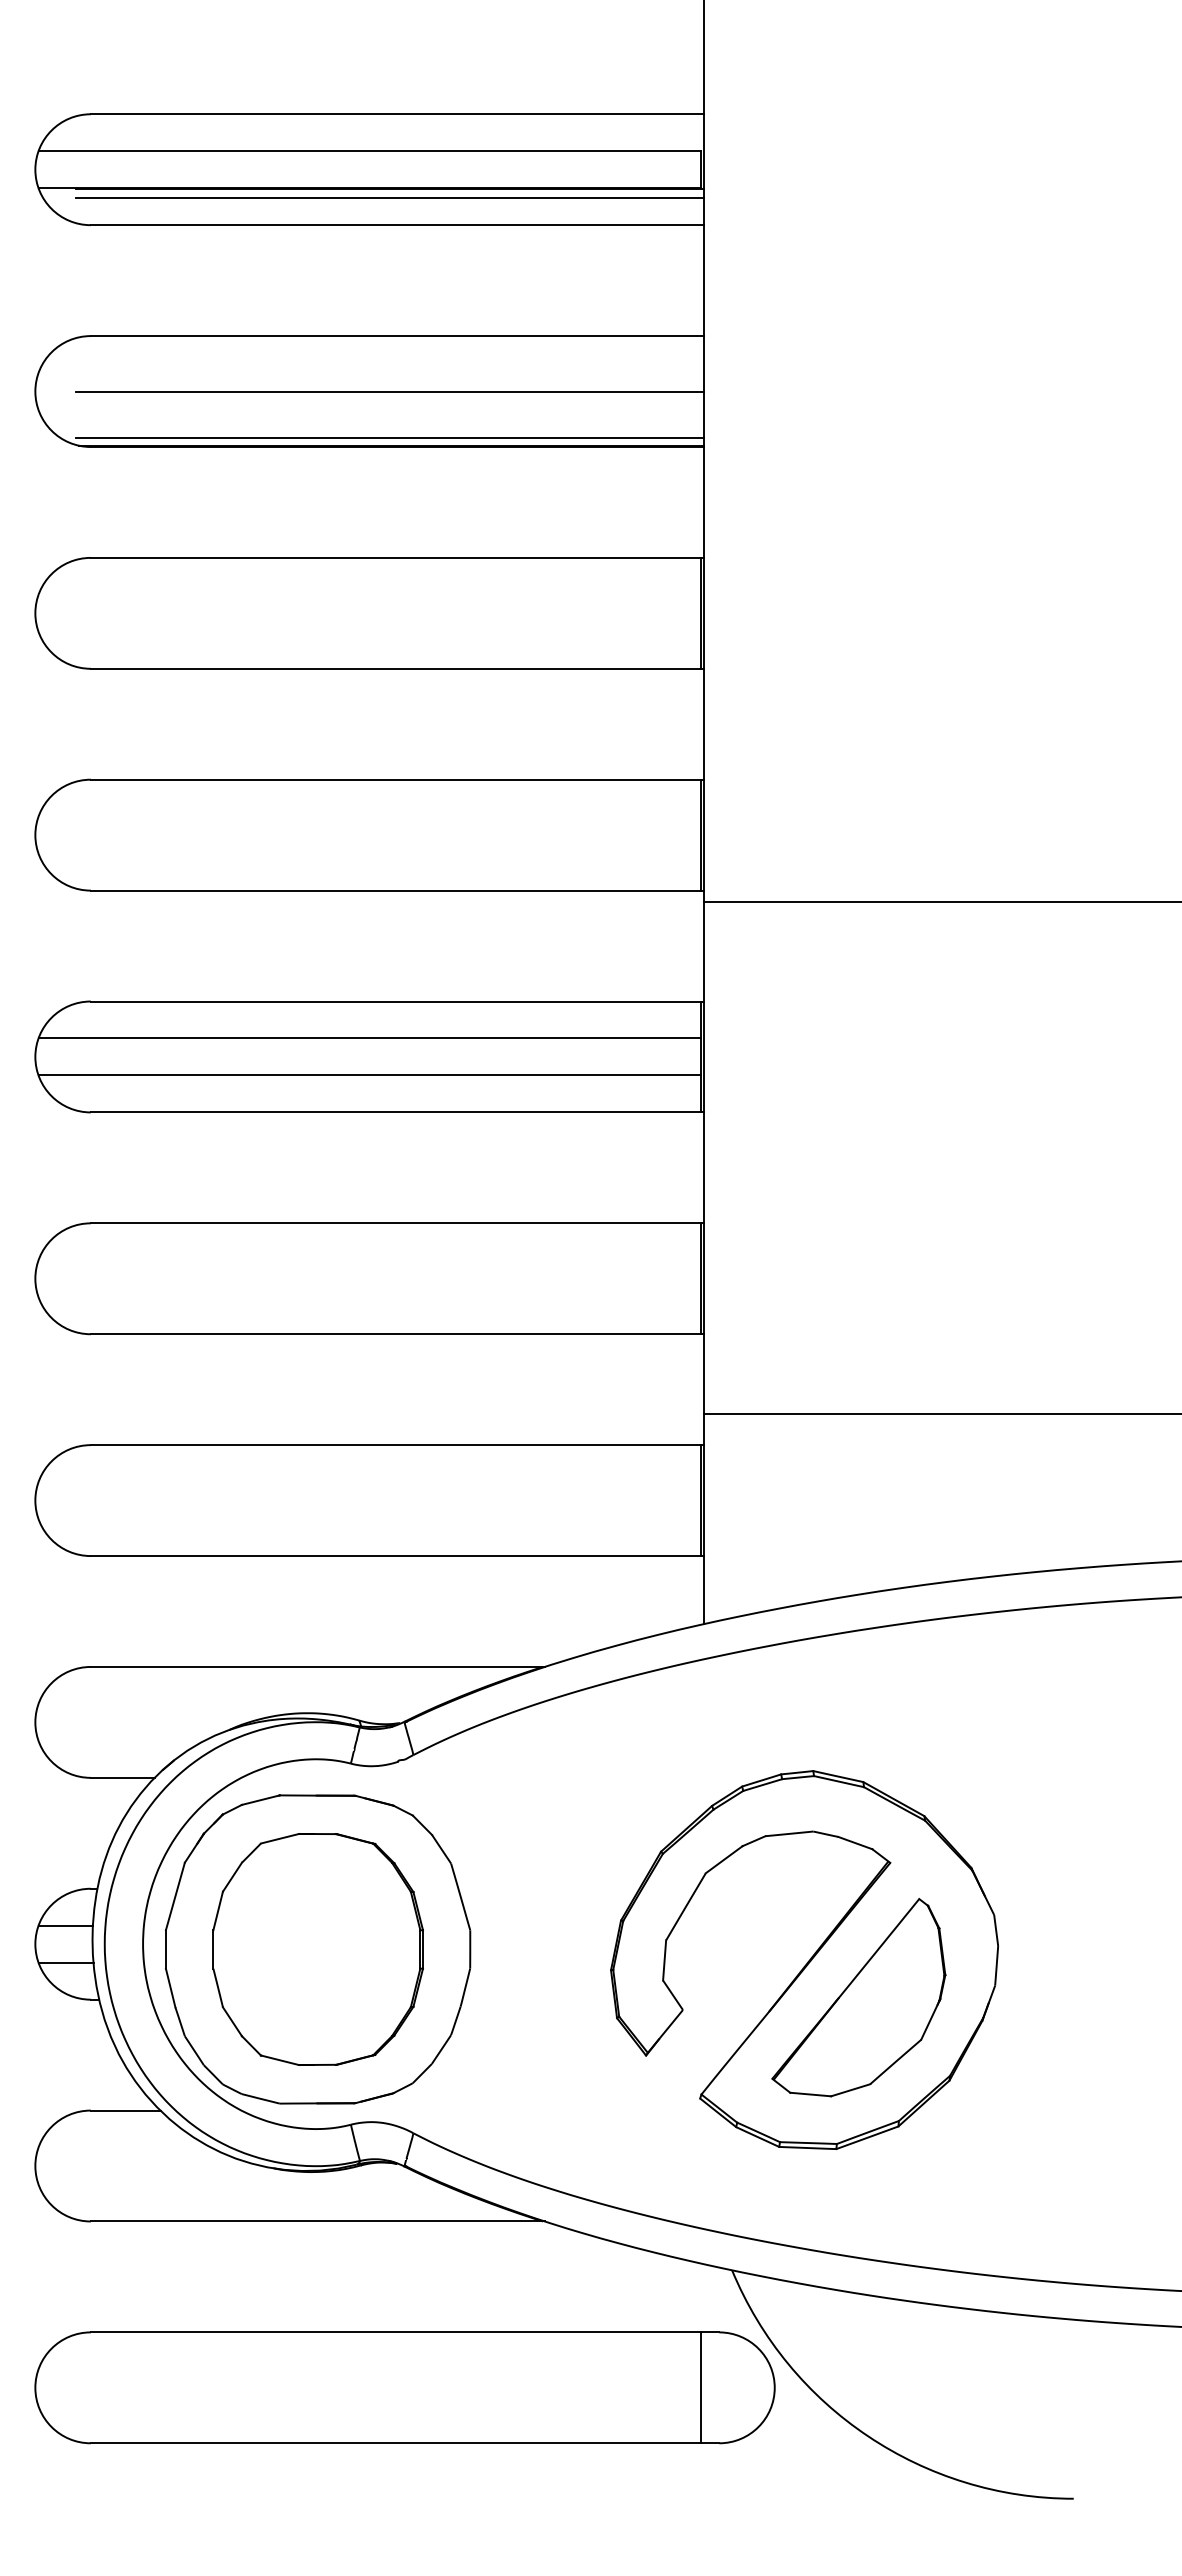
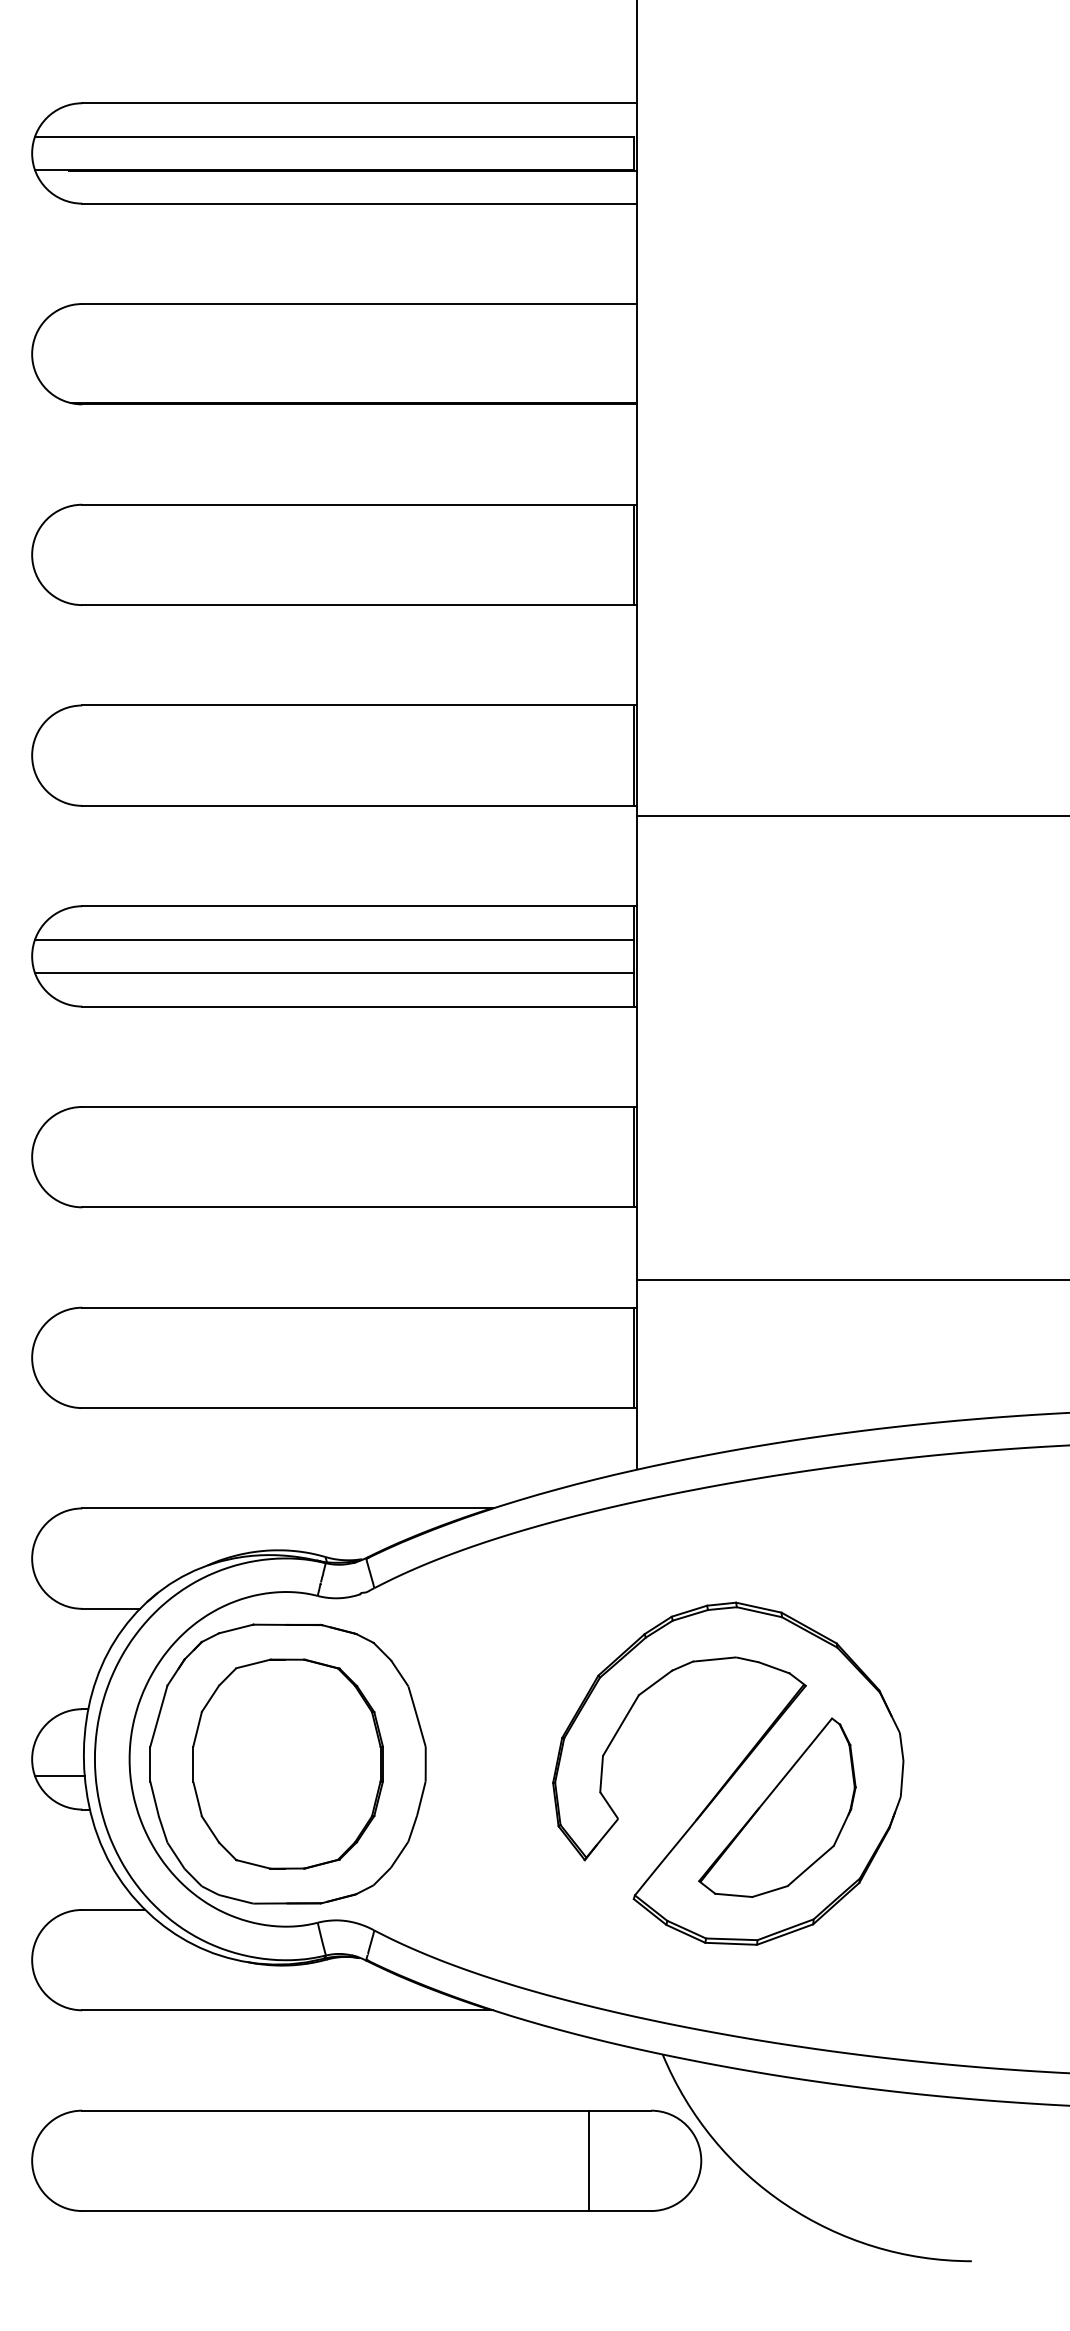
line: (389, 197) -> (352, 178), removed
line: (389, 391) -> (352, 354), removed
line: (389, 437) -> (352, 395), removed
line: (65, 1925) -> (59, 1742), removed
line: (700, 2387) -> (588, 2160), moved

